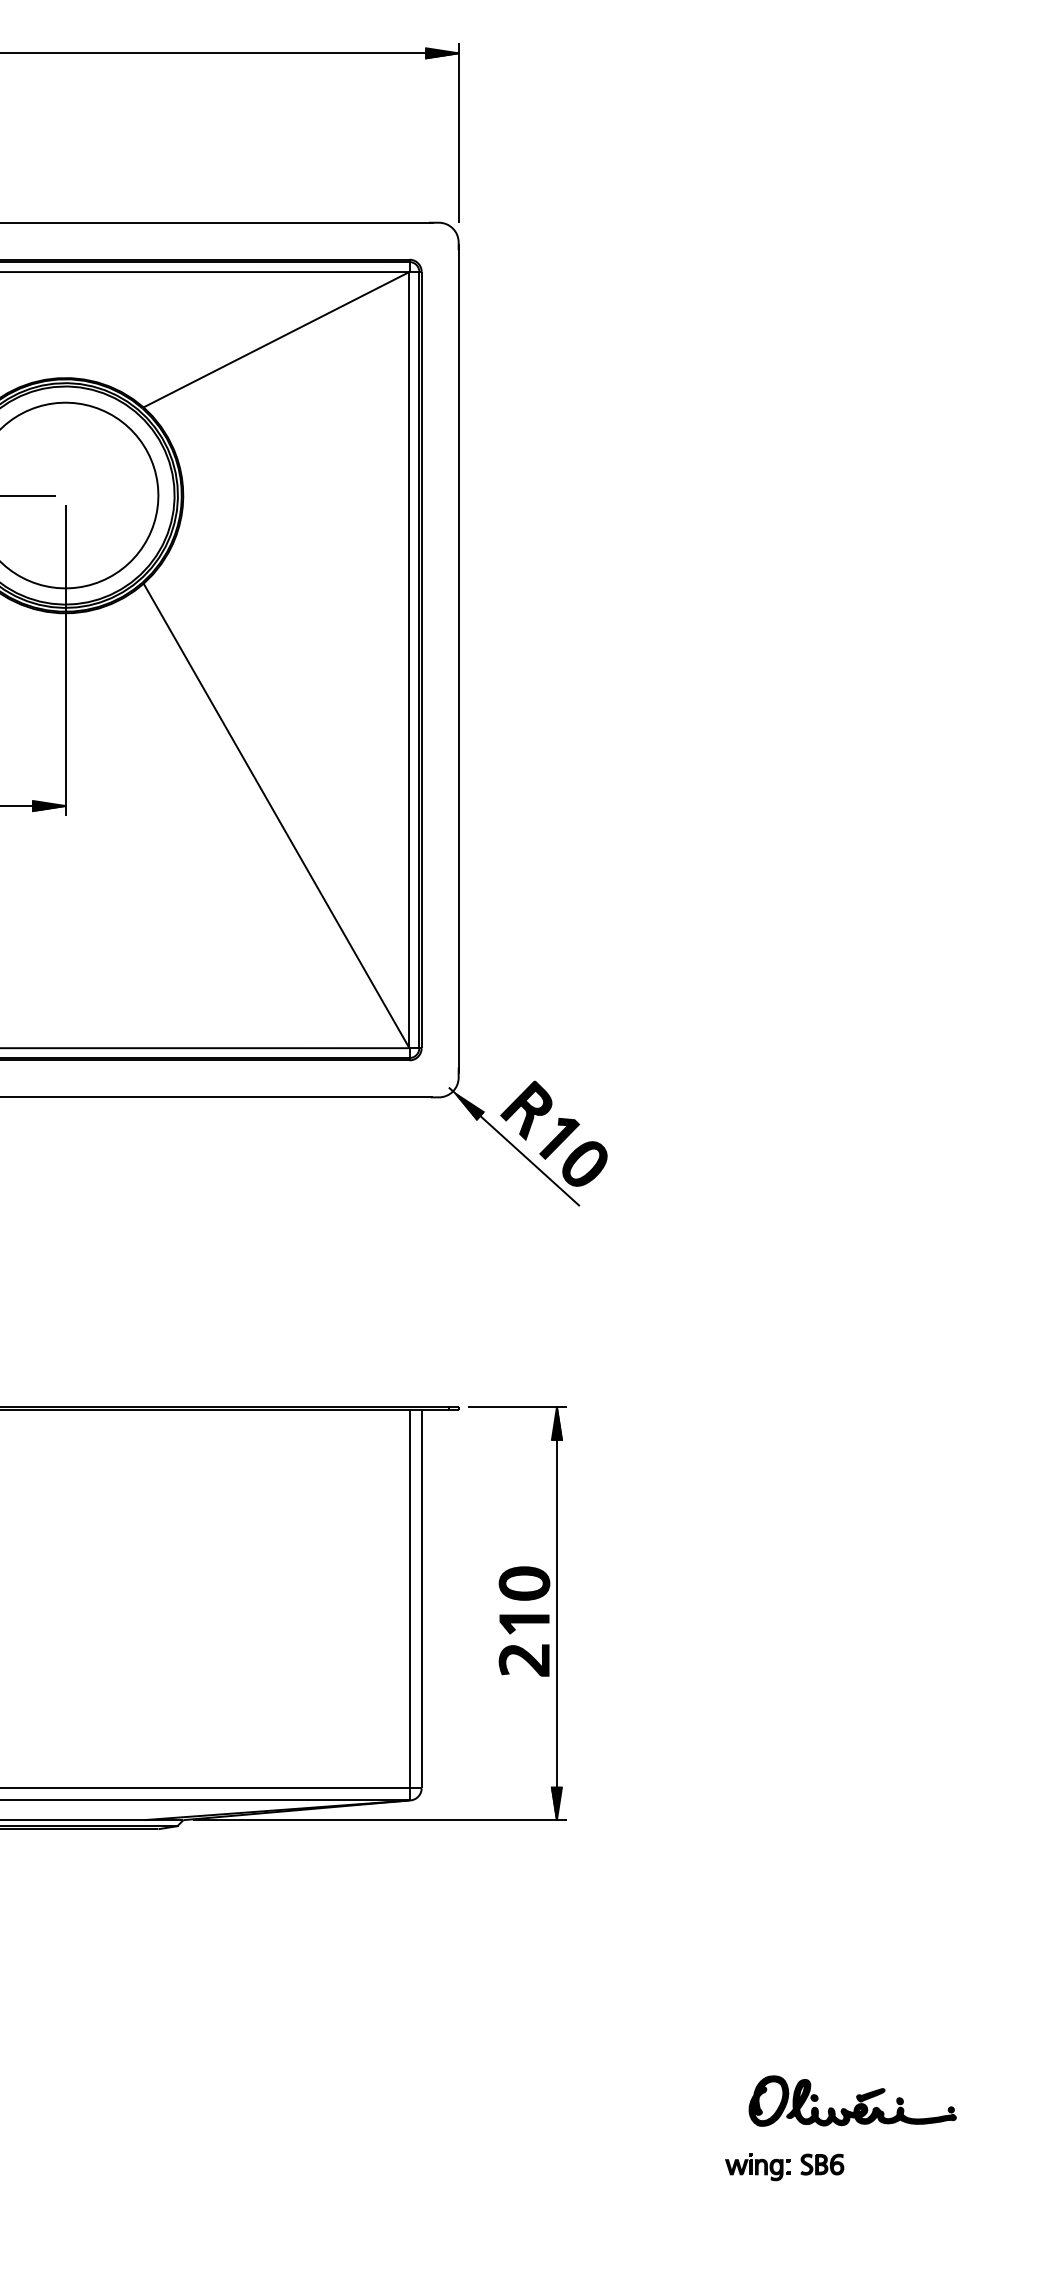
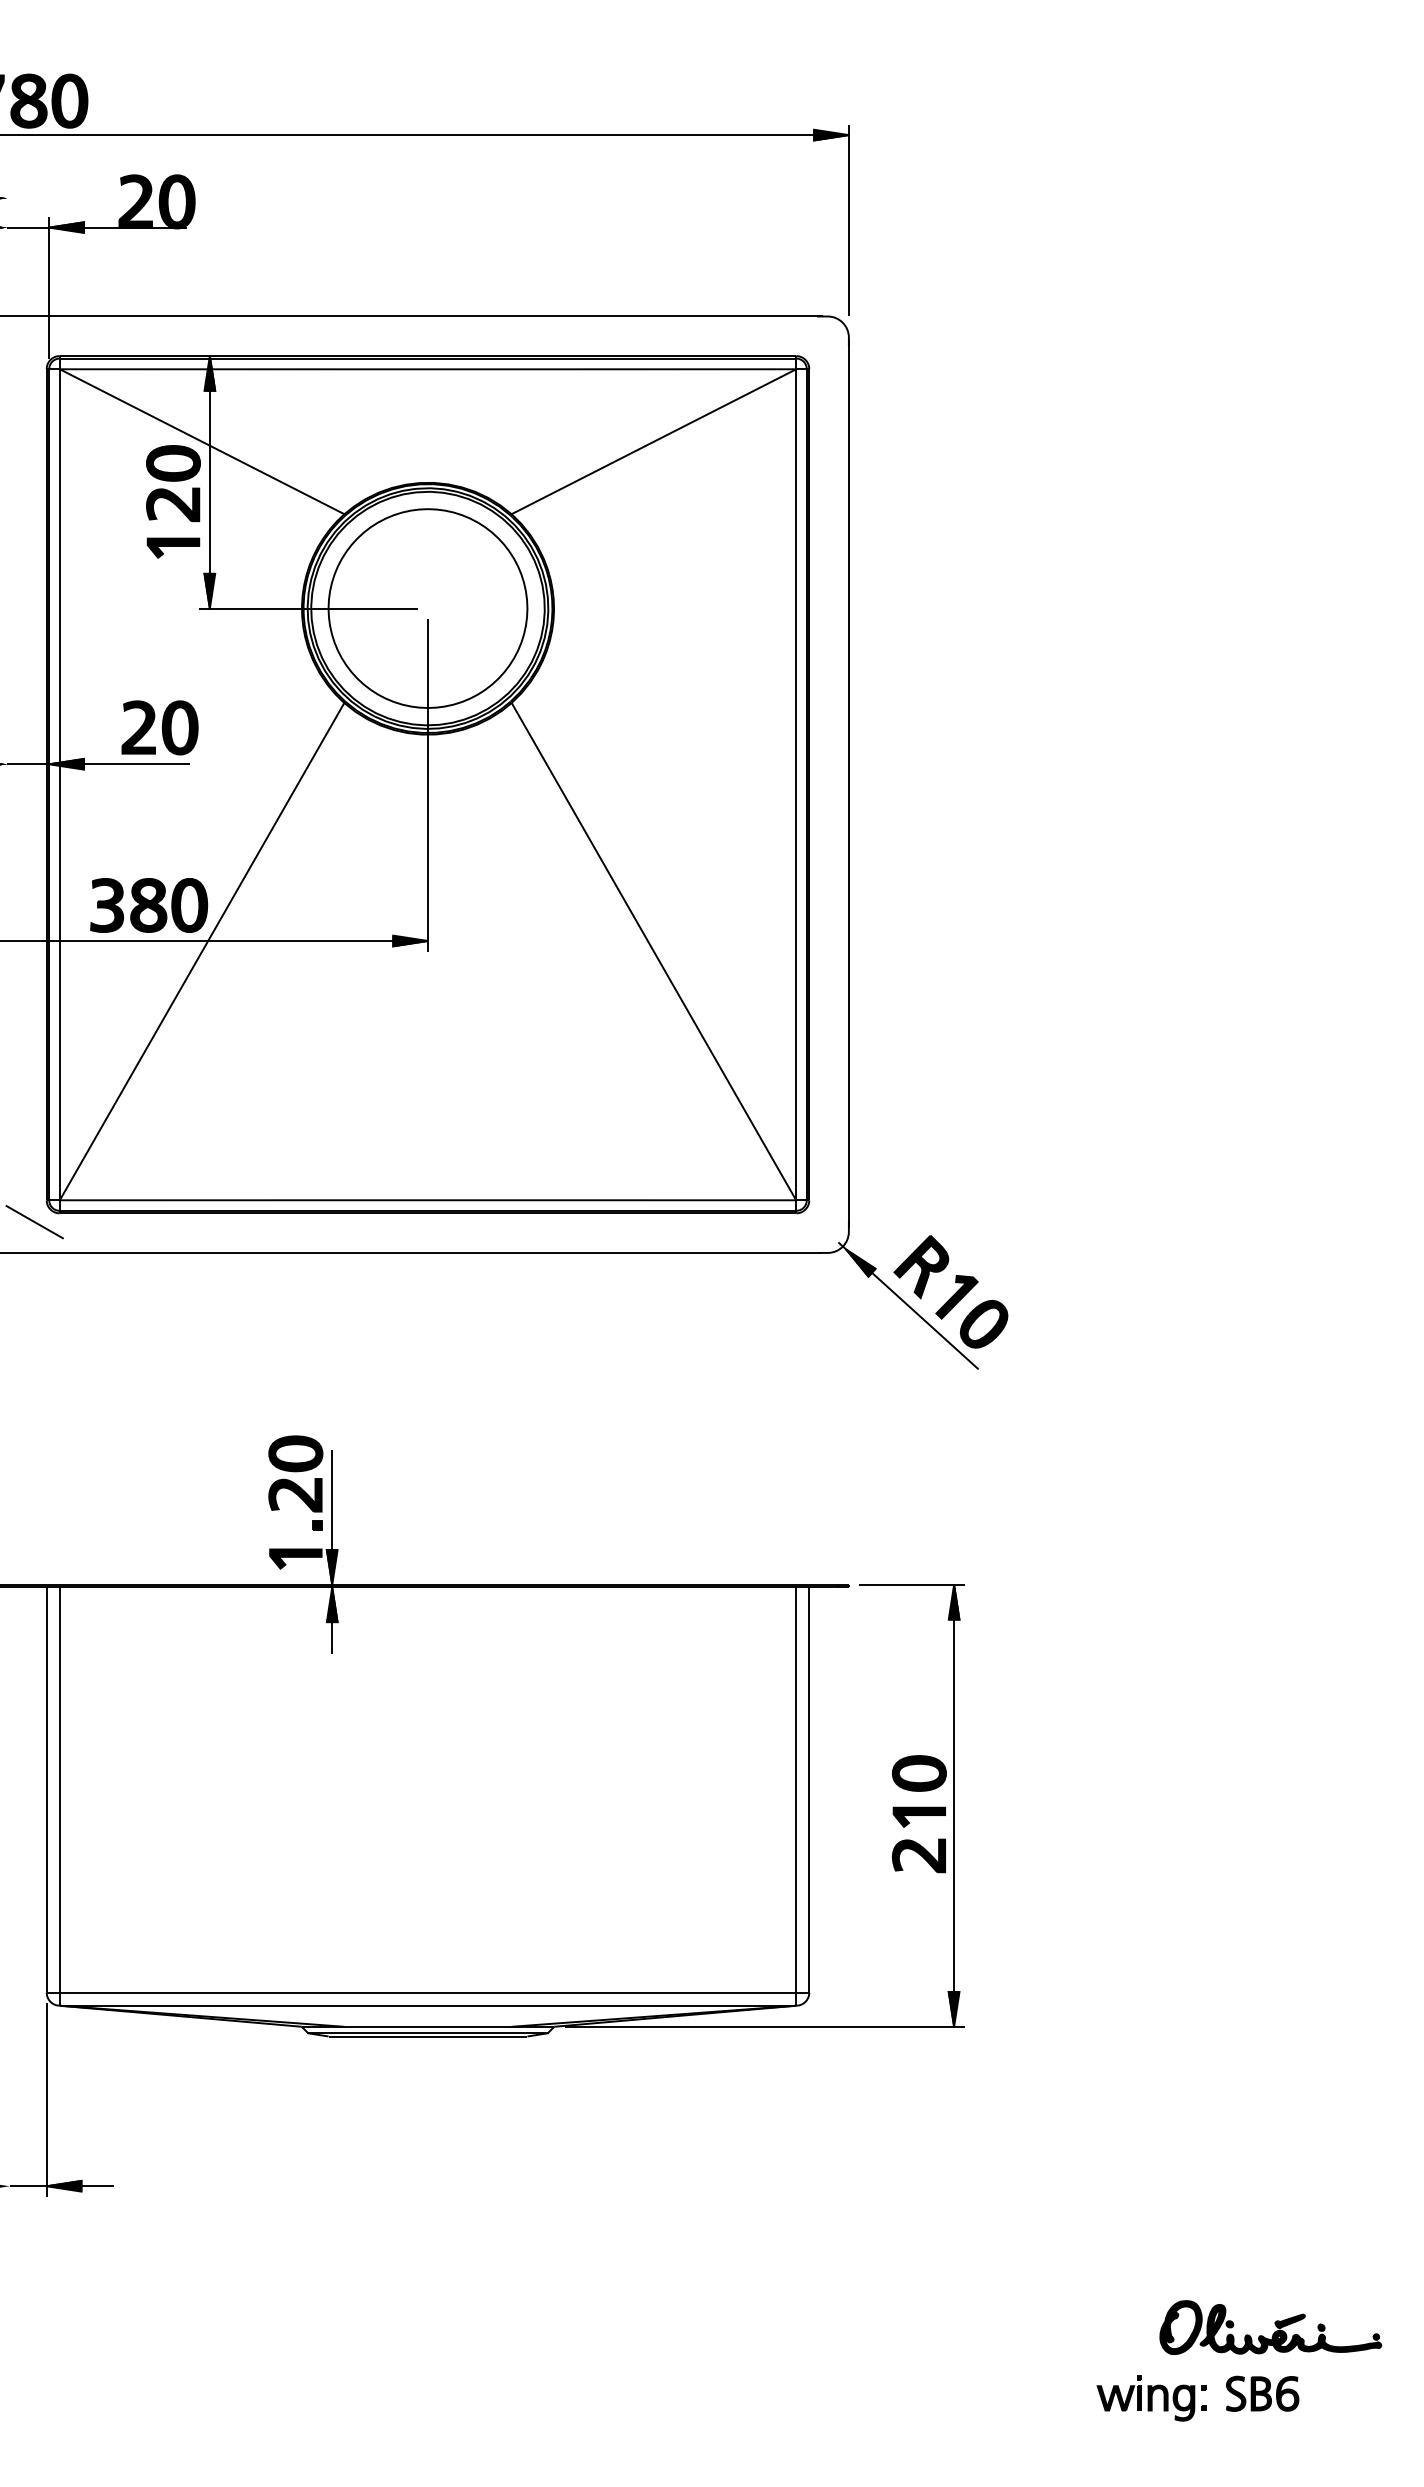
part: (784, 2167) -> (1197, 2398), size x1.6

